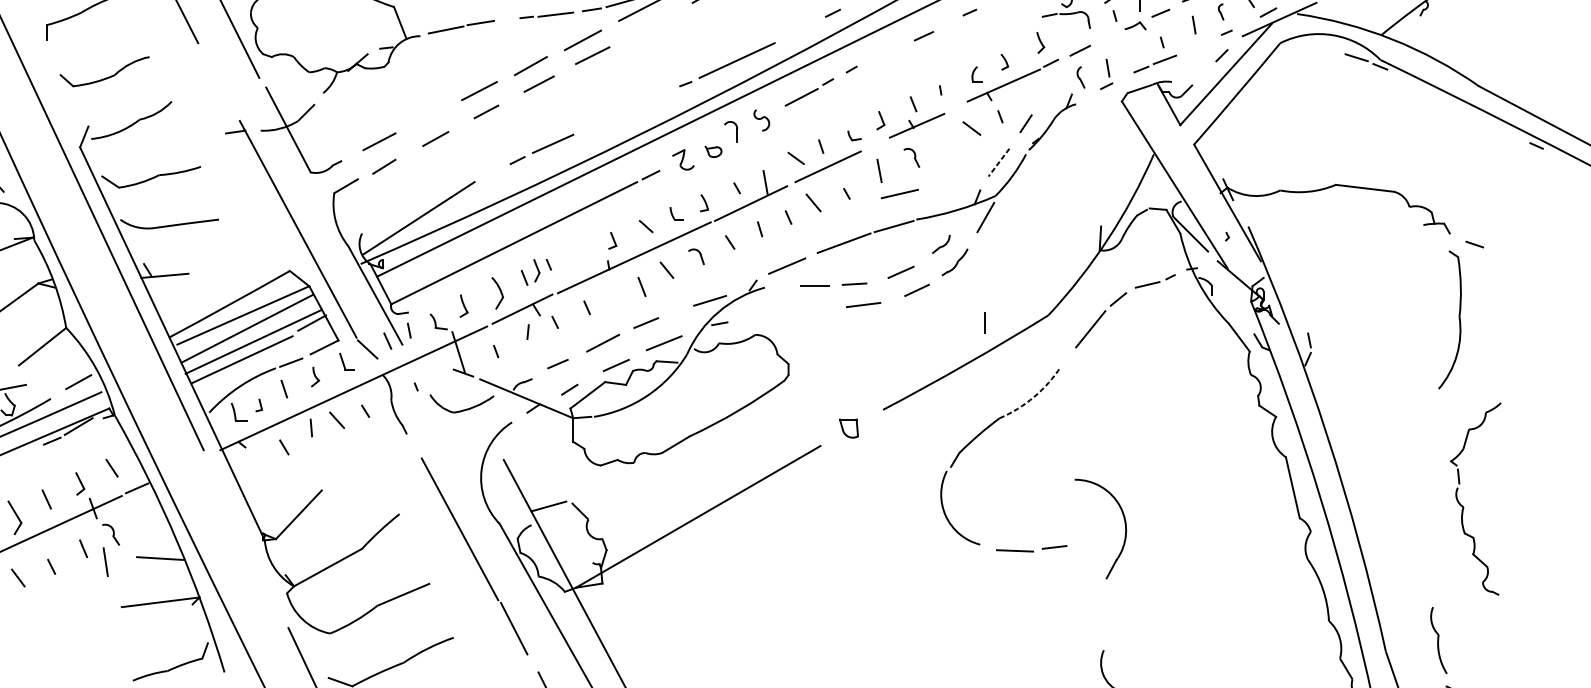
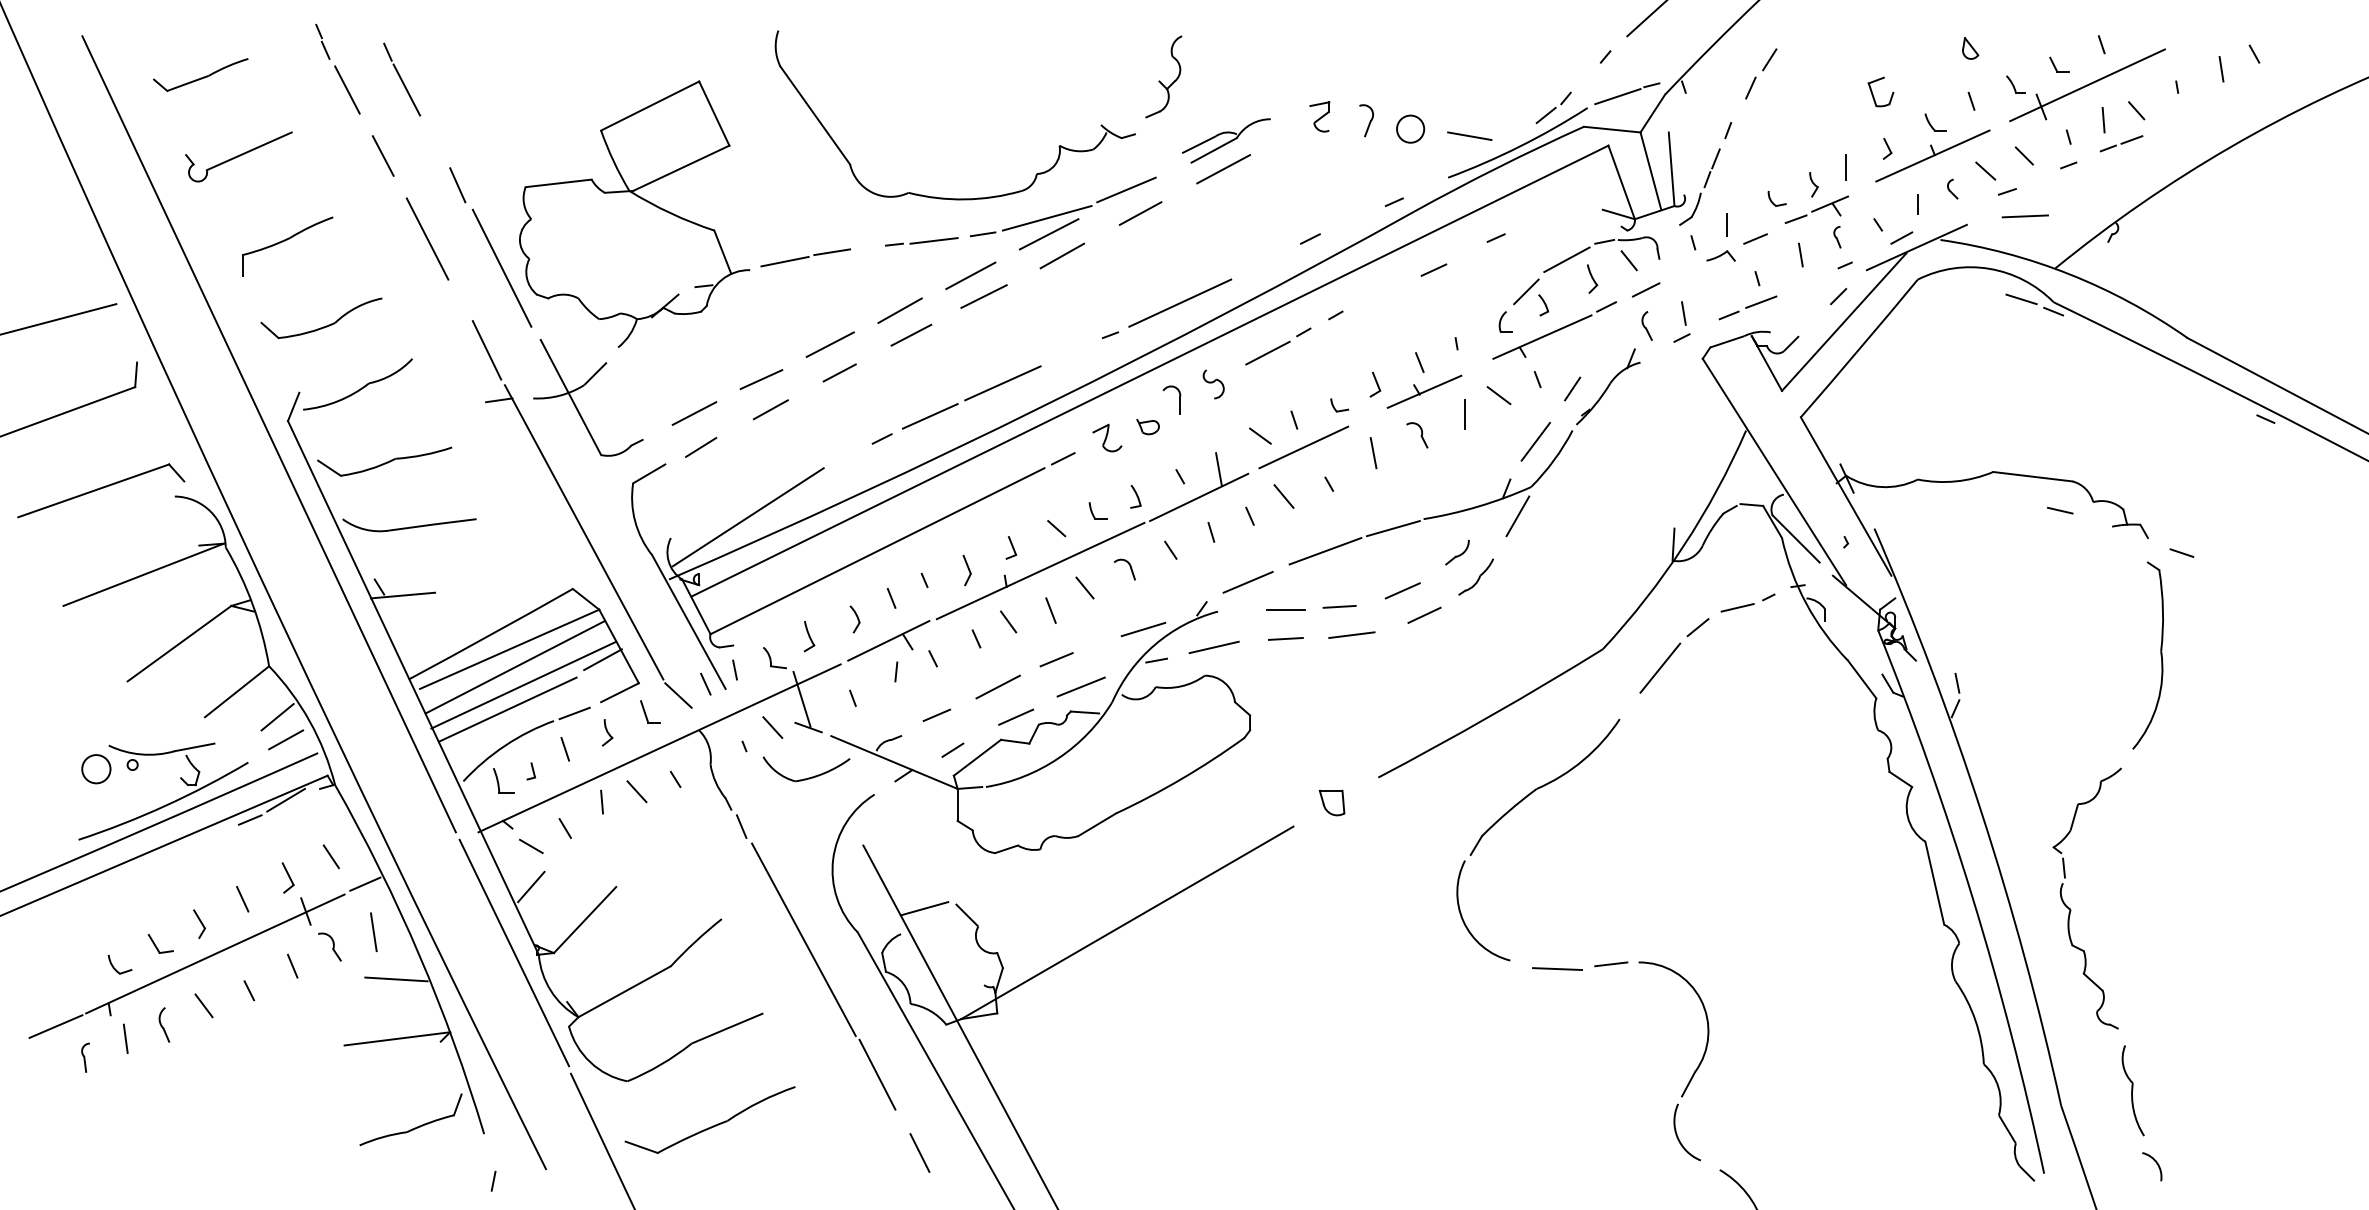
line: (650, 25) -> (1062, 255), added
line: (1021, 28) -> (1566, 259), added
line: (1067, 29) -> (1628, 260), added
line: (992, 51) -> (1526, 291), added
line: (226, 95) -> (486, 350), added
line: (428, 116) -> (761, 379), added
line: (606, 119) -> (1002, 383), added
line: (998, 162) -> (1535, 441), dashed -> solid
line: (899, 194) -> (1213, 647), moved
line: (1384, 213) -> (2059, 510), added
part: (536, 270) -> (966, 570), moved
part: (497, 293) -> (854, 619), size x0.62
line: (610, 294) -> (1008, 621), added
line: (814, 307) -> (1285, 638), added
line: (984, 322) -> (1464, 414), moved
line: (72, 365) -> (277, 717), added
line: (436, 373) -> (772, 727), added
arc: (1034, 397) -> (1583, 760), dashed -> solid
line: (414, 445) -> (741, 826), added
line: (259, 460) -> (531, 846), added
line: (259, 490) -> (531, 886), added
part: (1463, 506) -> (2070, 908), moved
part: (14, 517) -> (199, 923), size x0.62
part: (1124, 523) -> (1706, 1021), moved
line: (246, 538) -> (514, 952), added
line: (105, 562) -> (373, 932), moved

